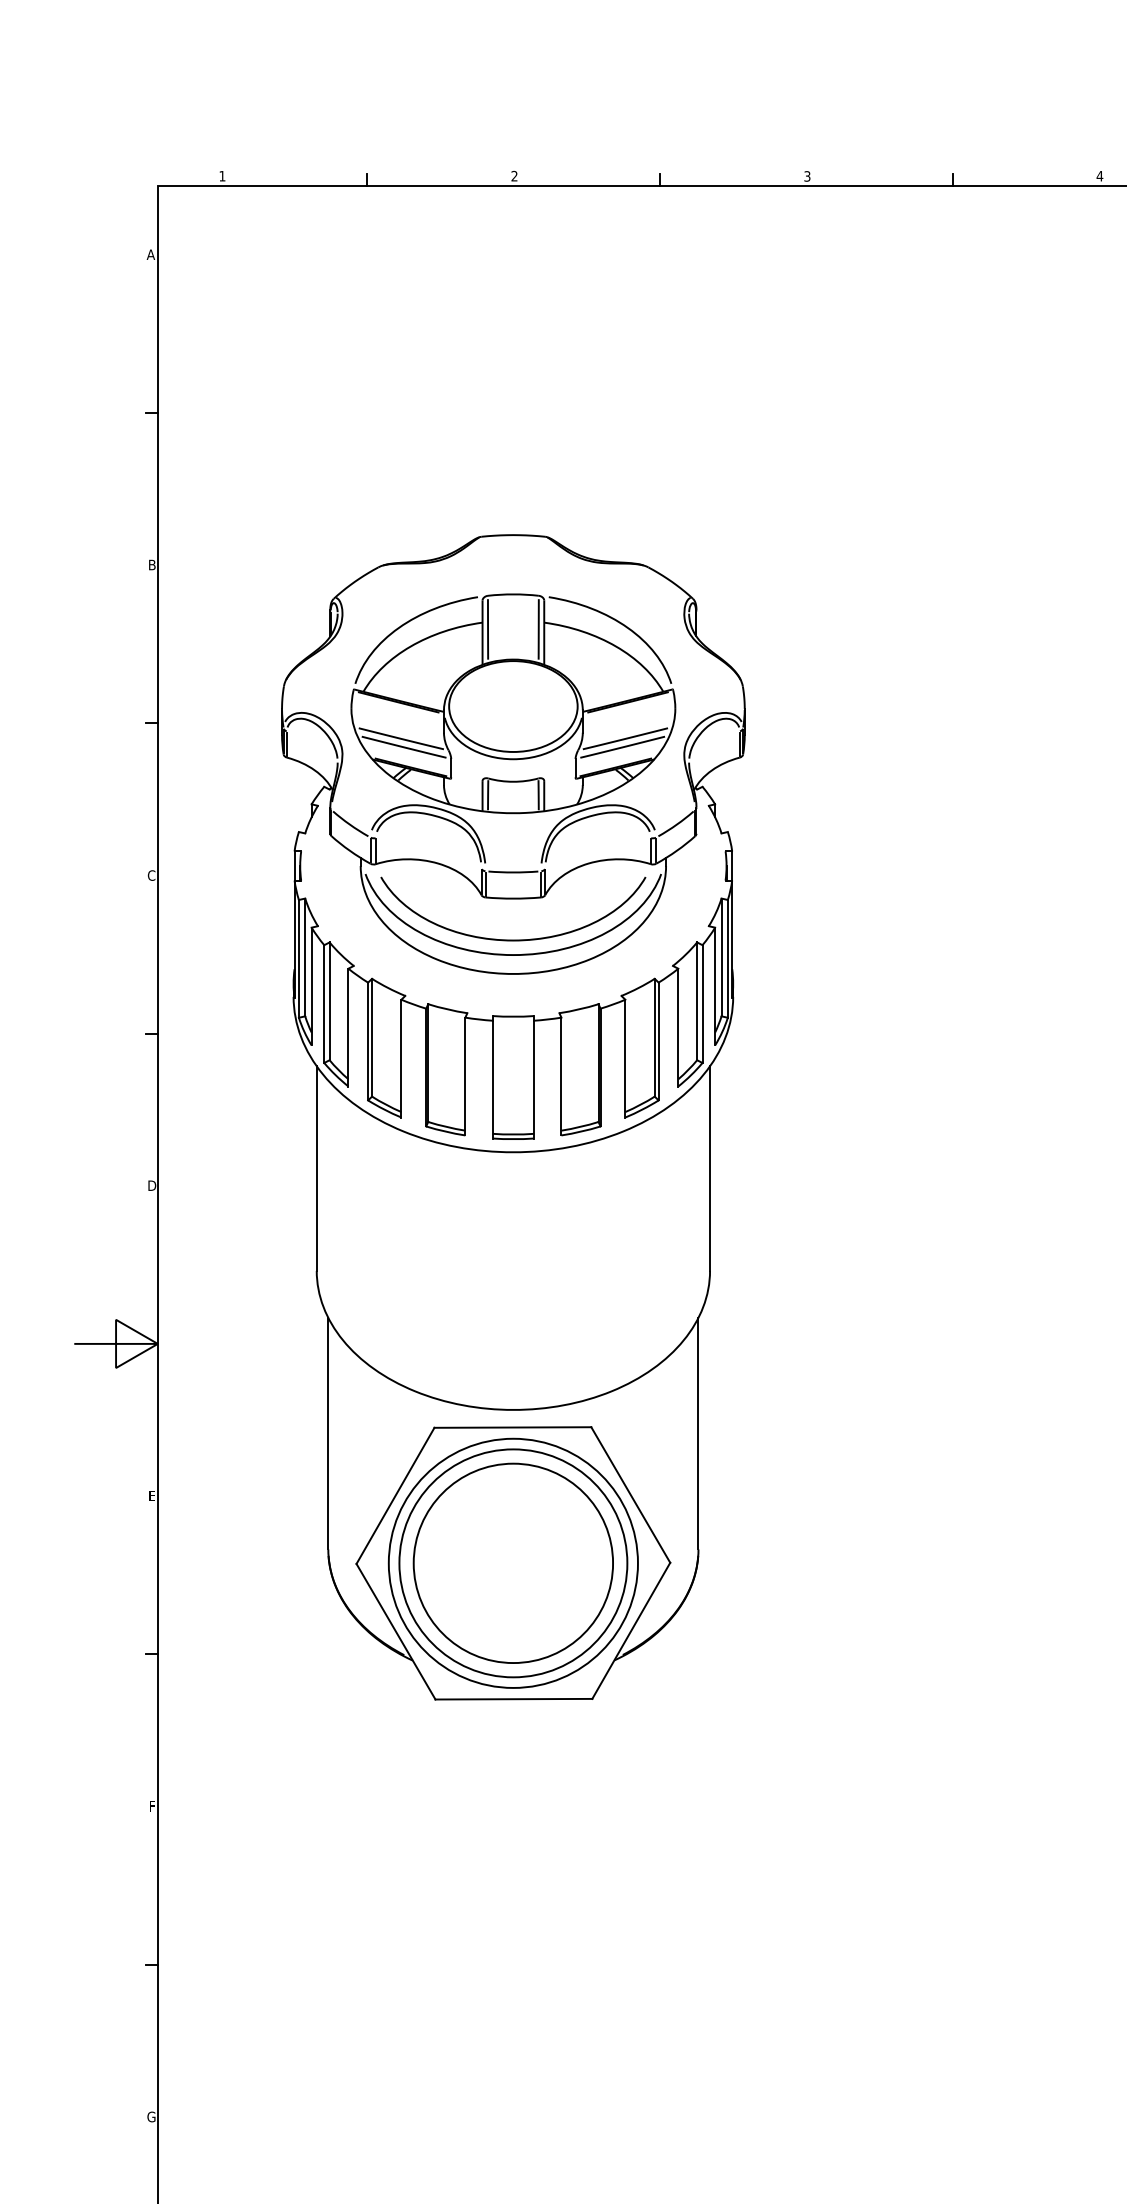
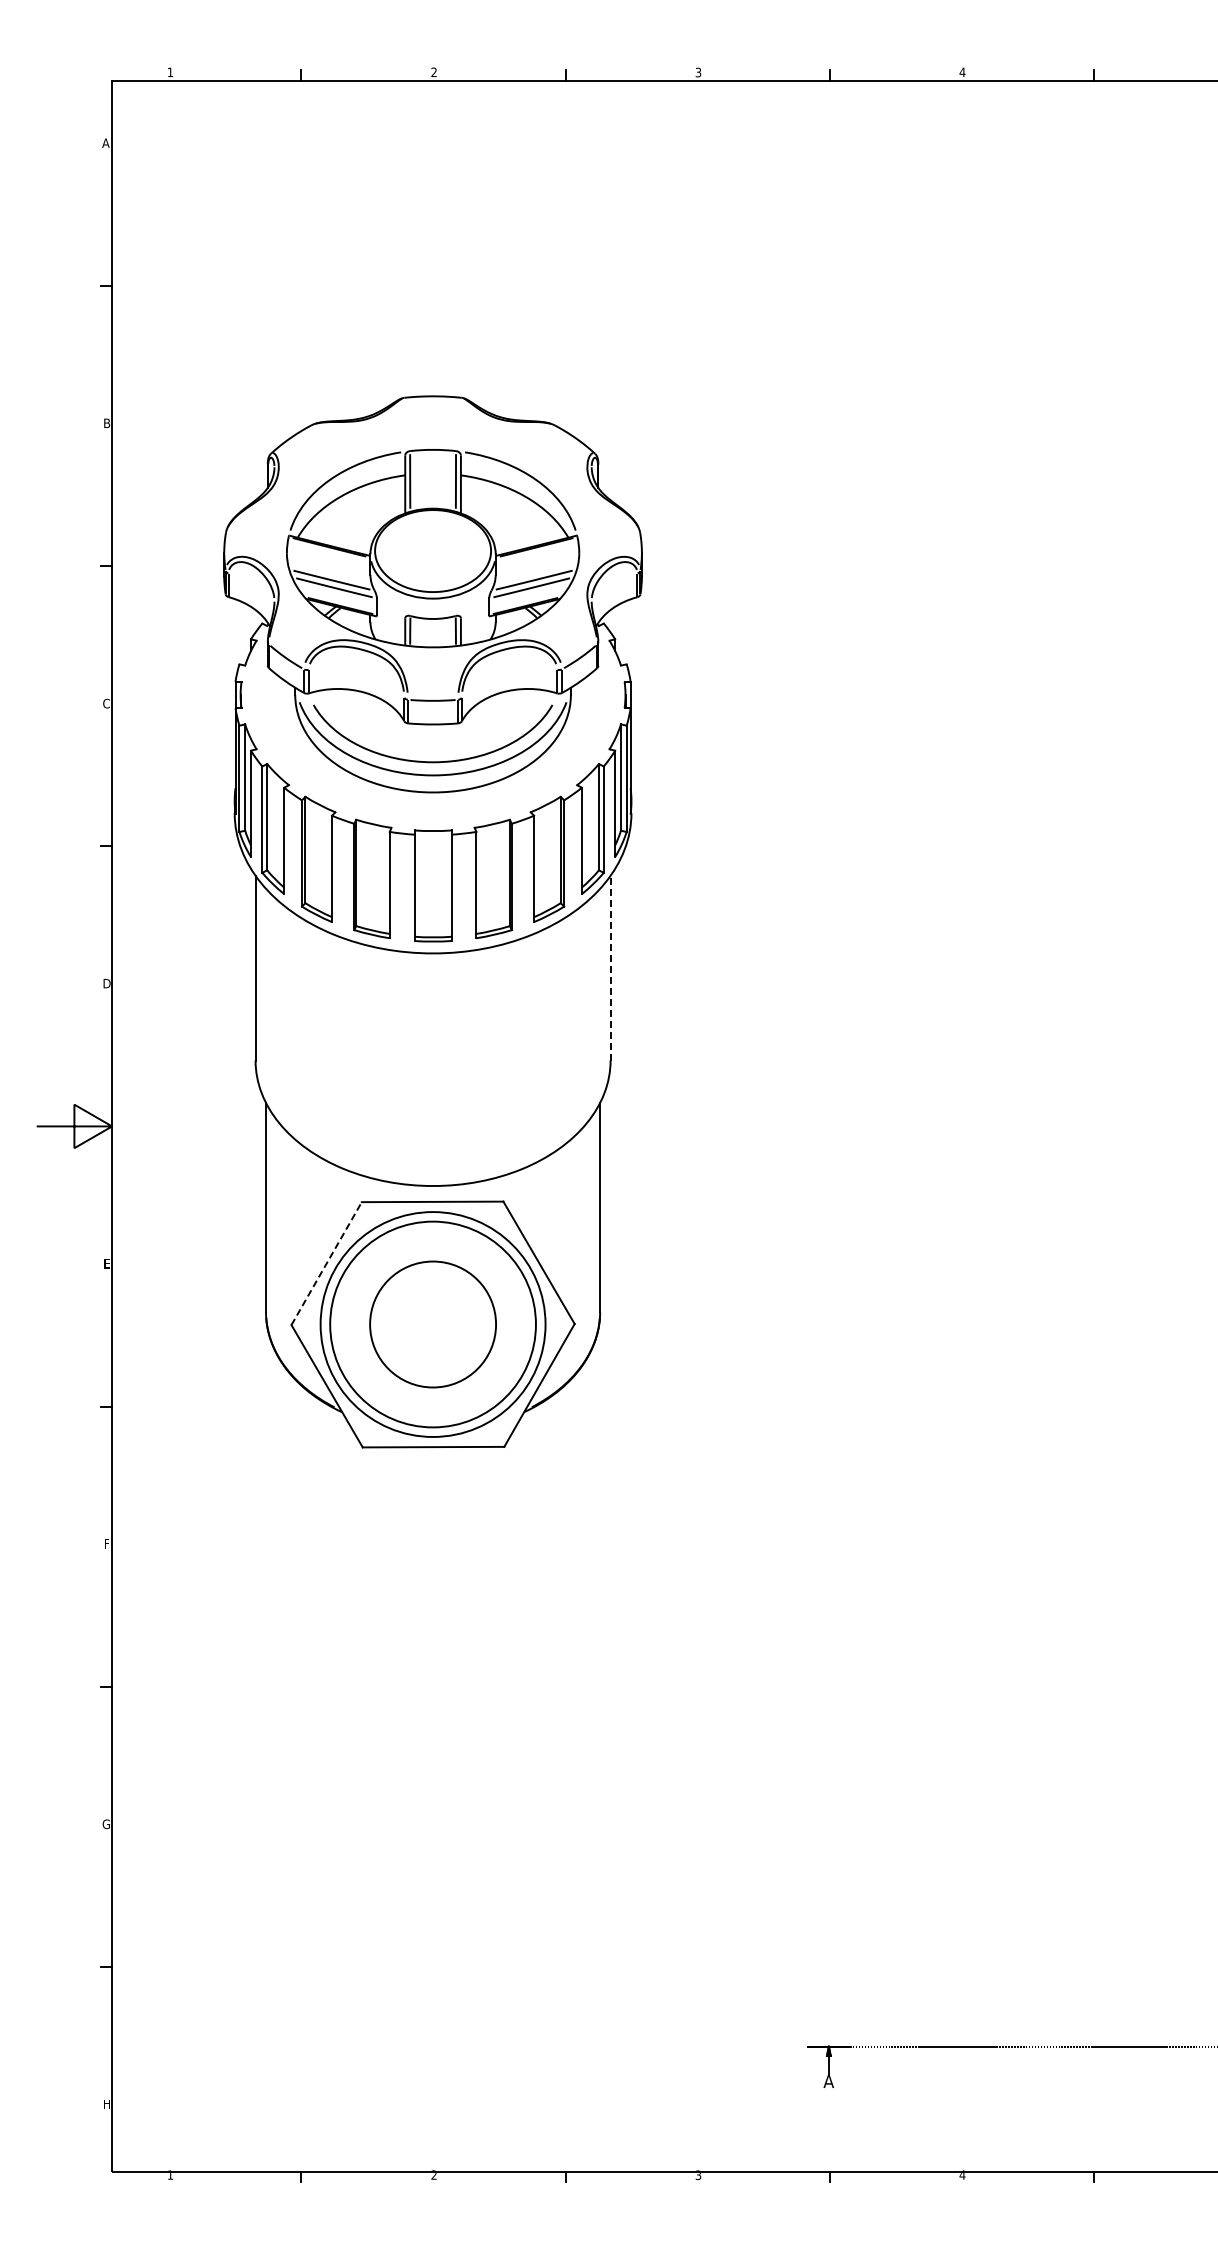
line: (709, 1167) -> (610, 967), solid -> dashed
line: (395, 1495) -> (326, 1263), solid -> dashed
circle: (513, 1563) -> (433, 1324), size x0.7

